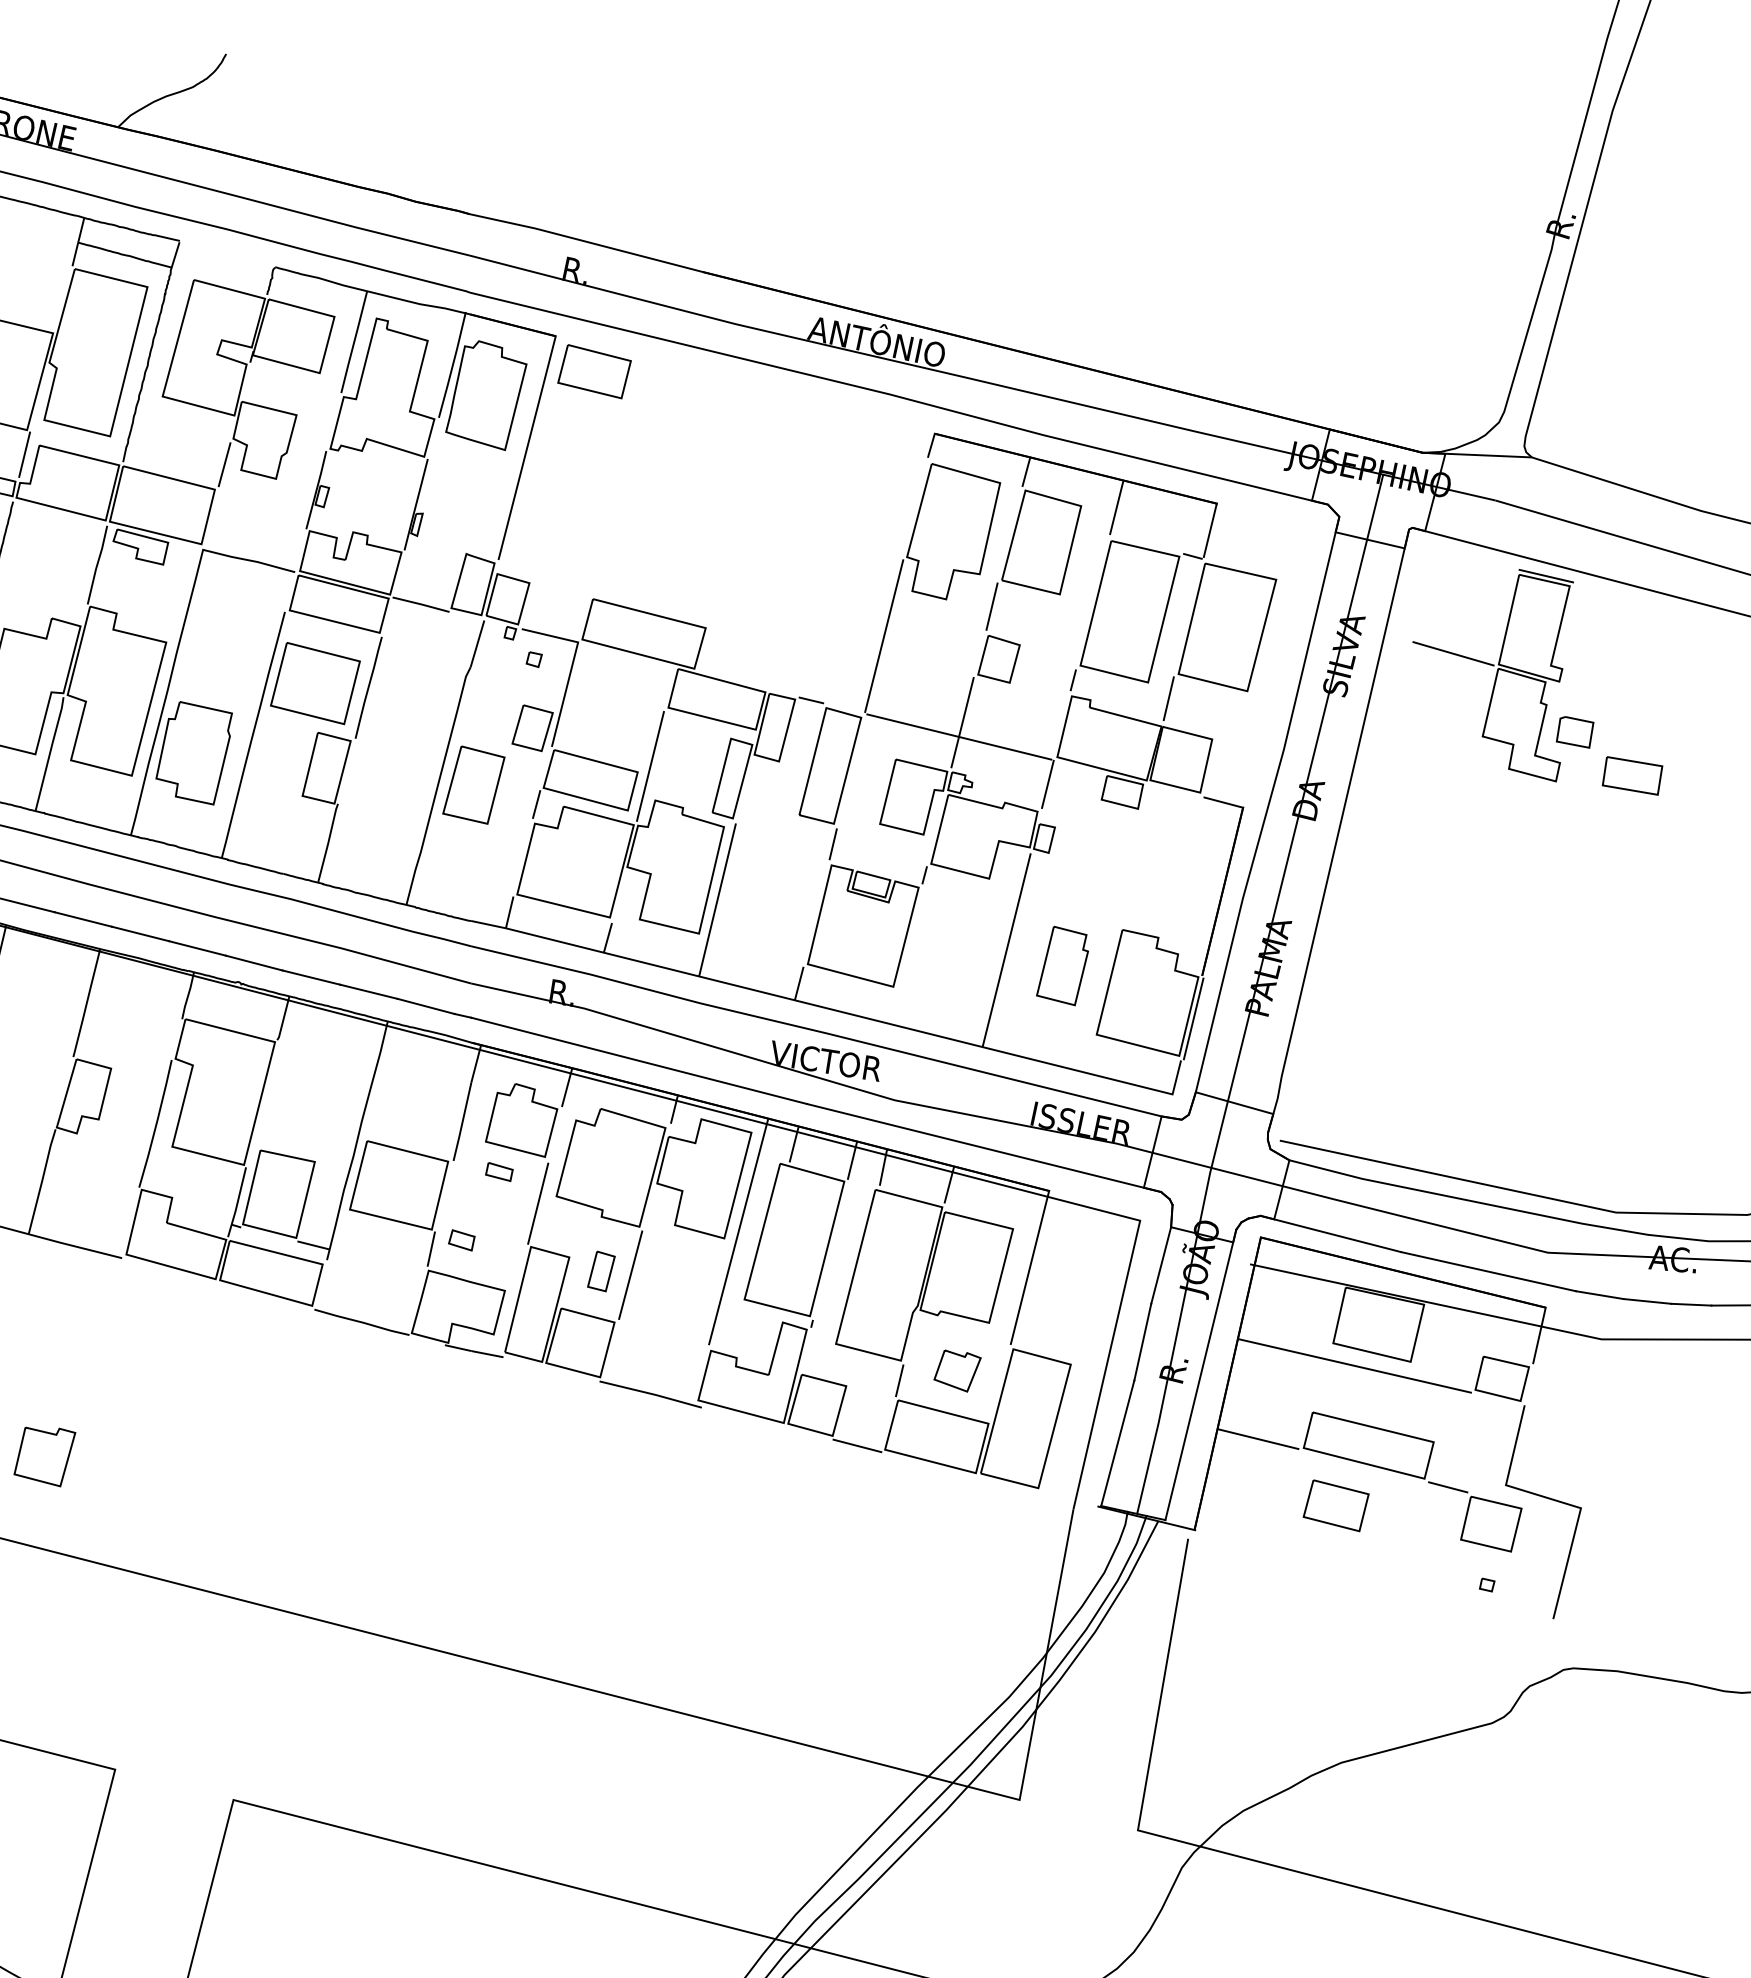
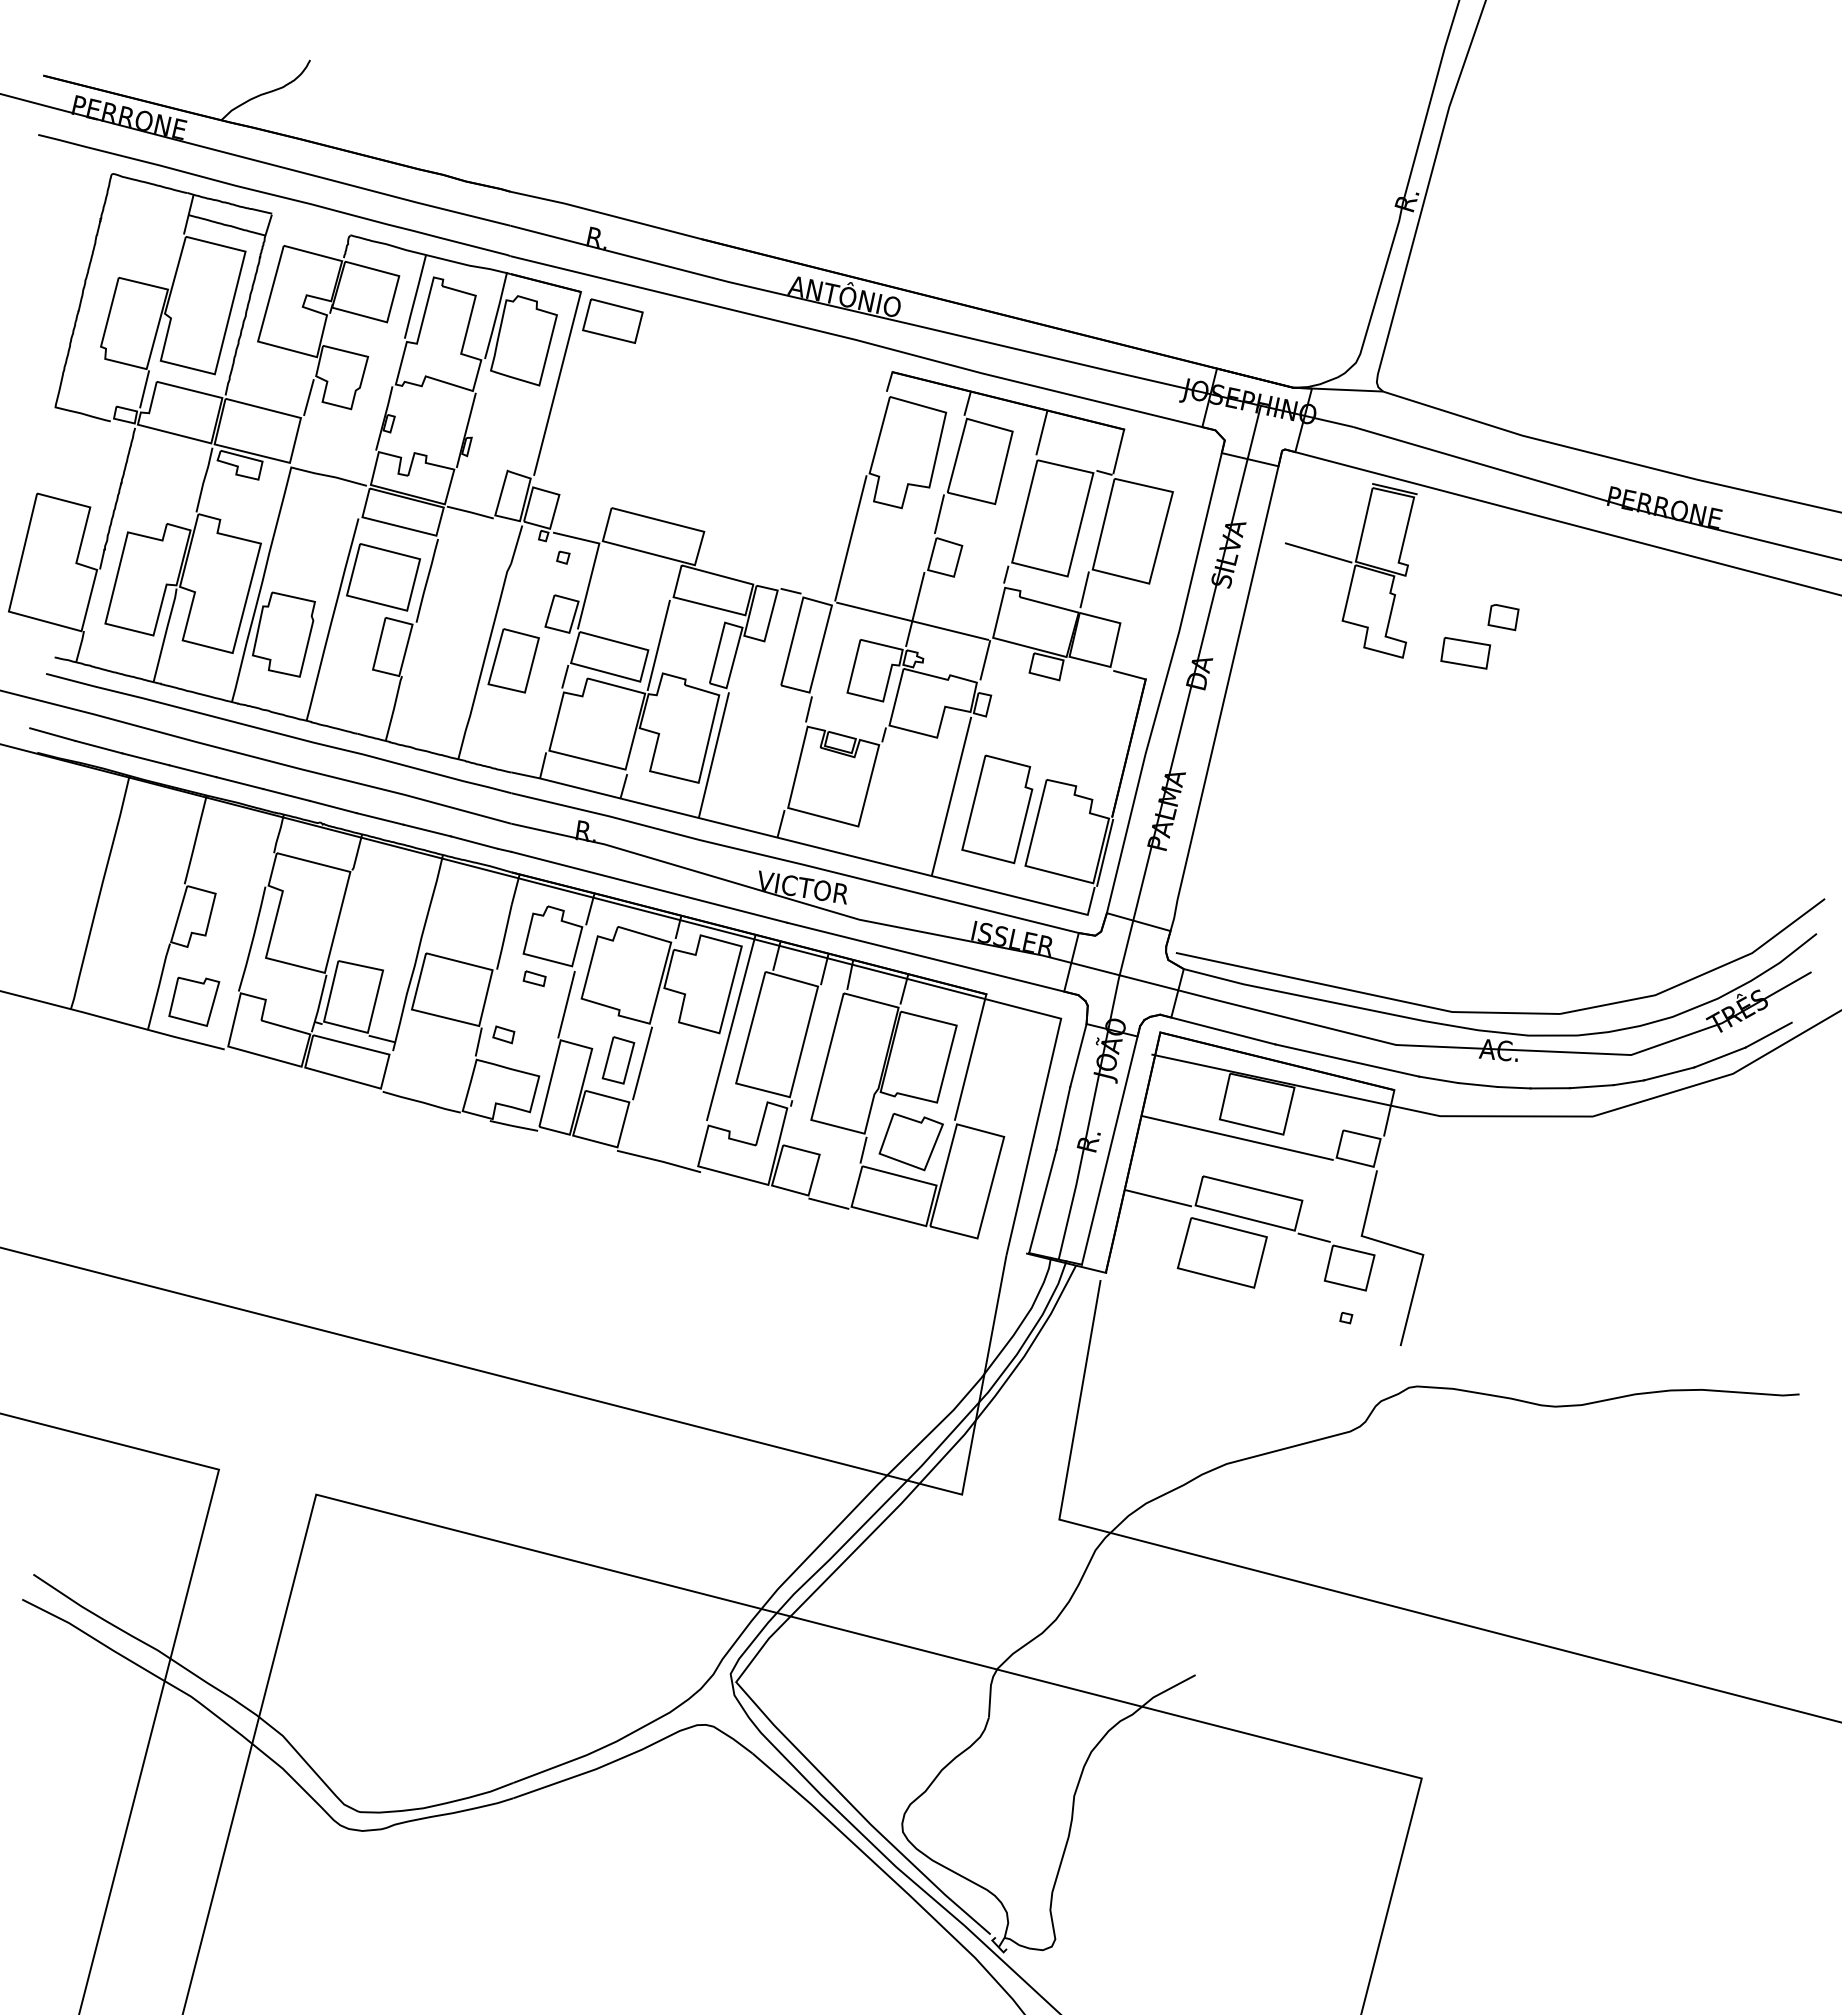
part: (1575, 732) -> (1503, 617), moved
part: (1062, 966) -> (997, 809), size x1.67
part: (601, 1271) -> (618, 1060), size x1.43
part: (956, 1371) -> (910, 1142), size x1.67
part: (45, 1456) -> (194, 1001), moved
part: (1335, 1505) -> (1221, 1252), size x1.67

